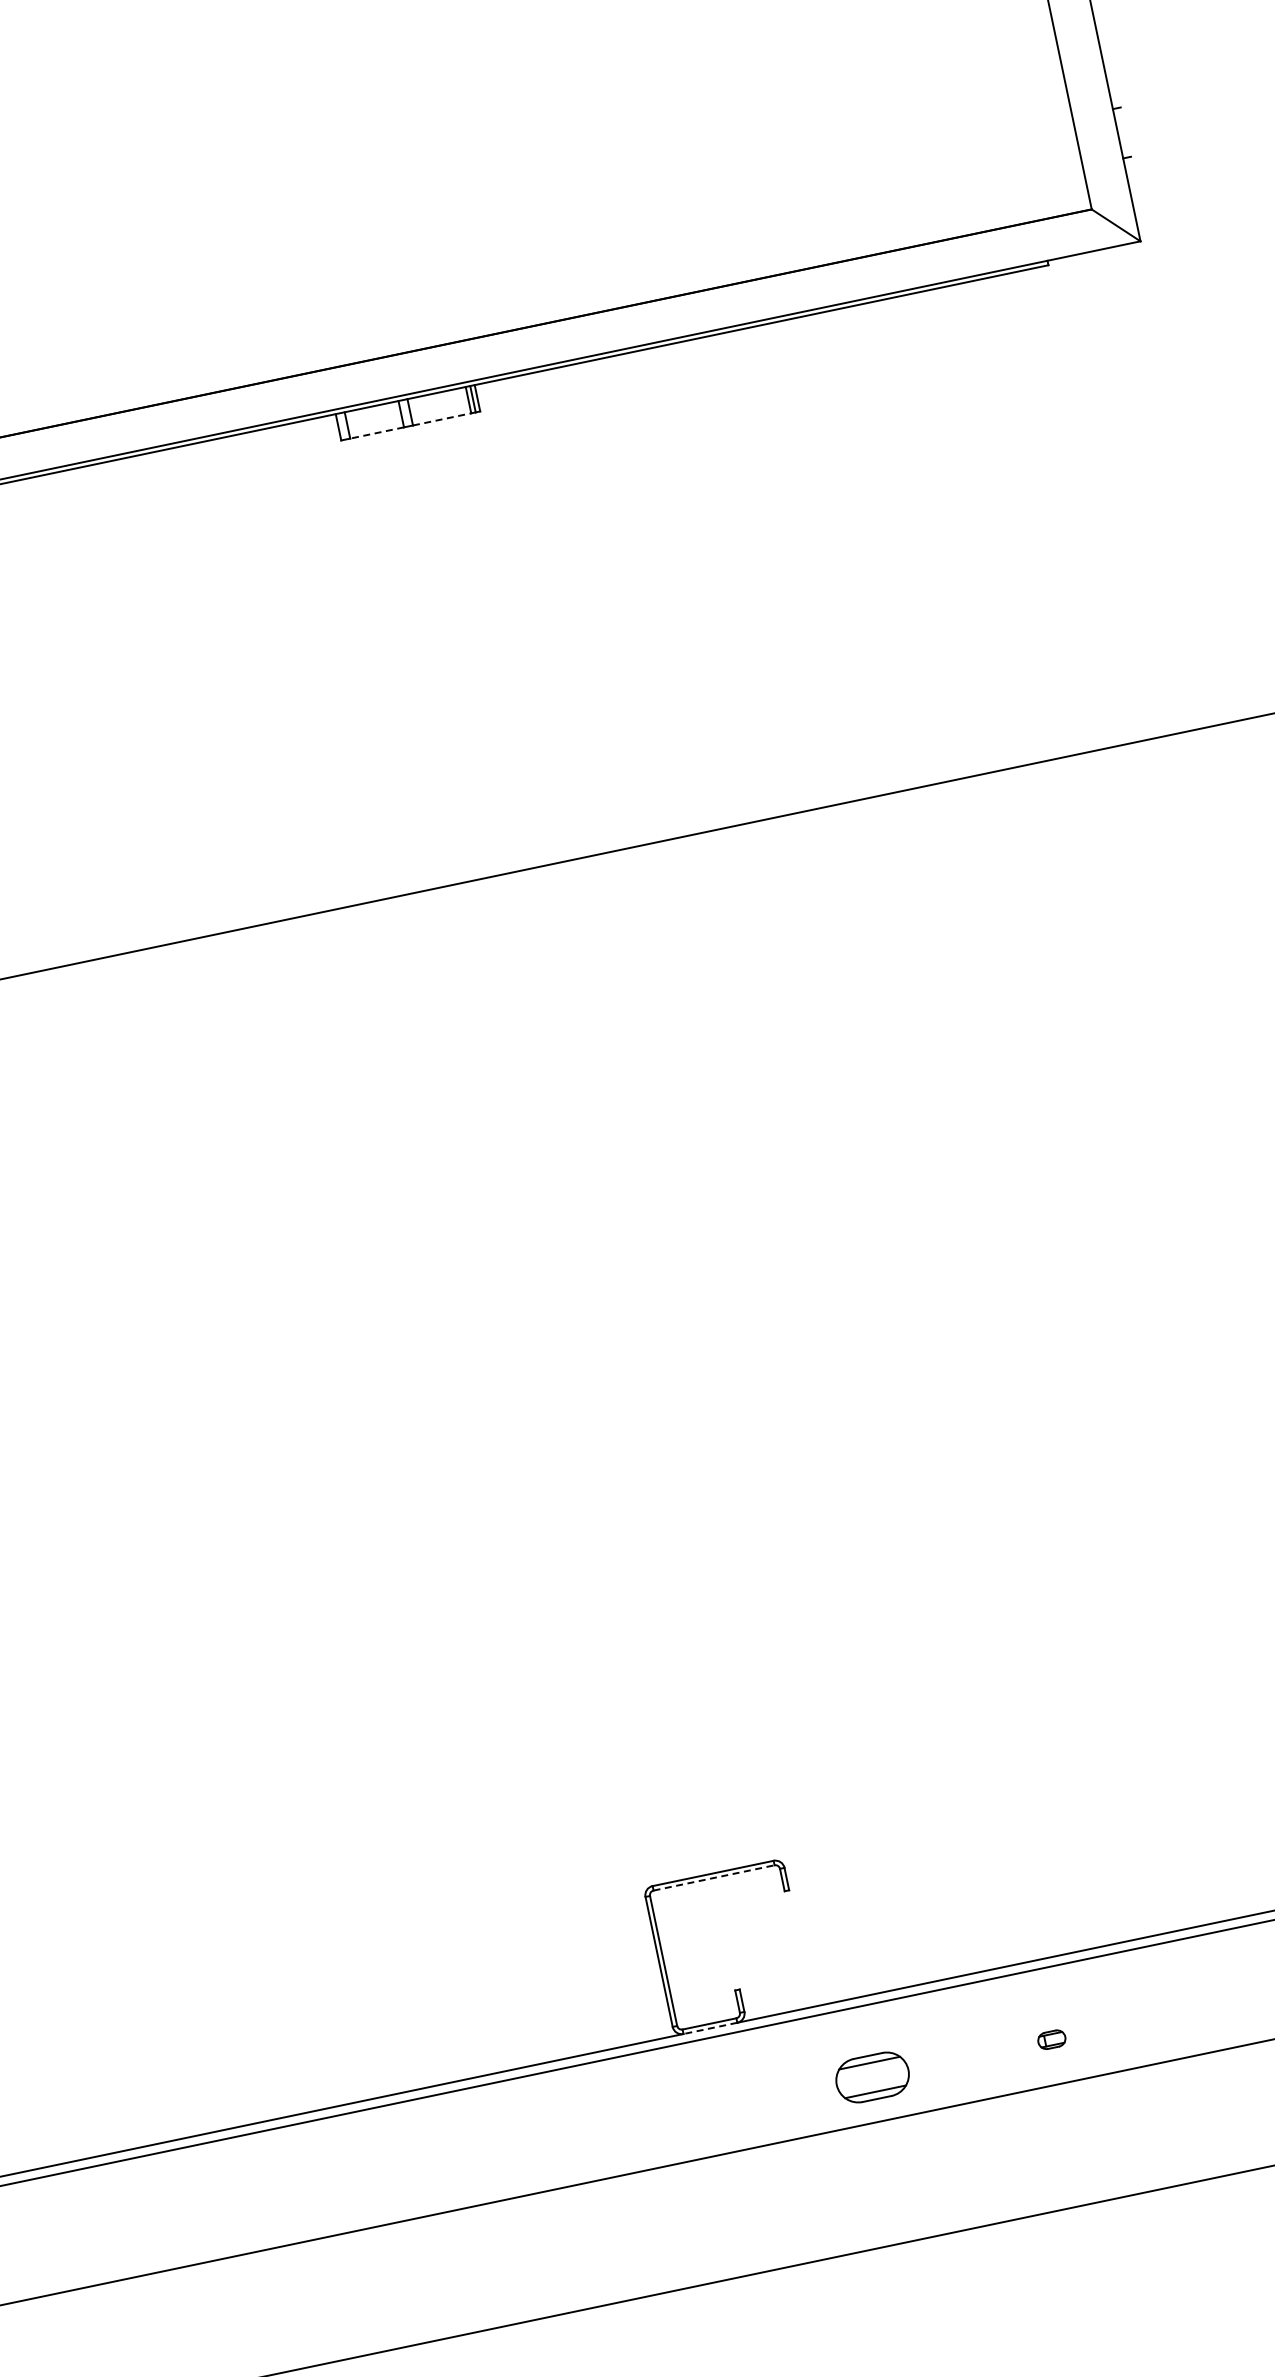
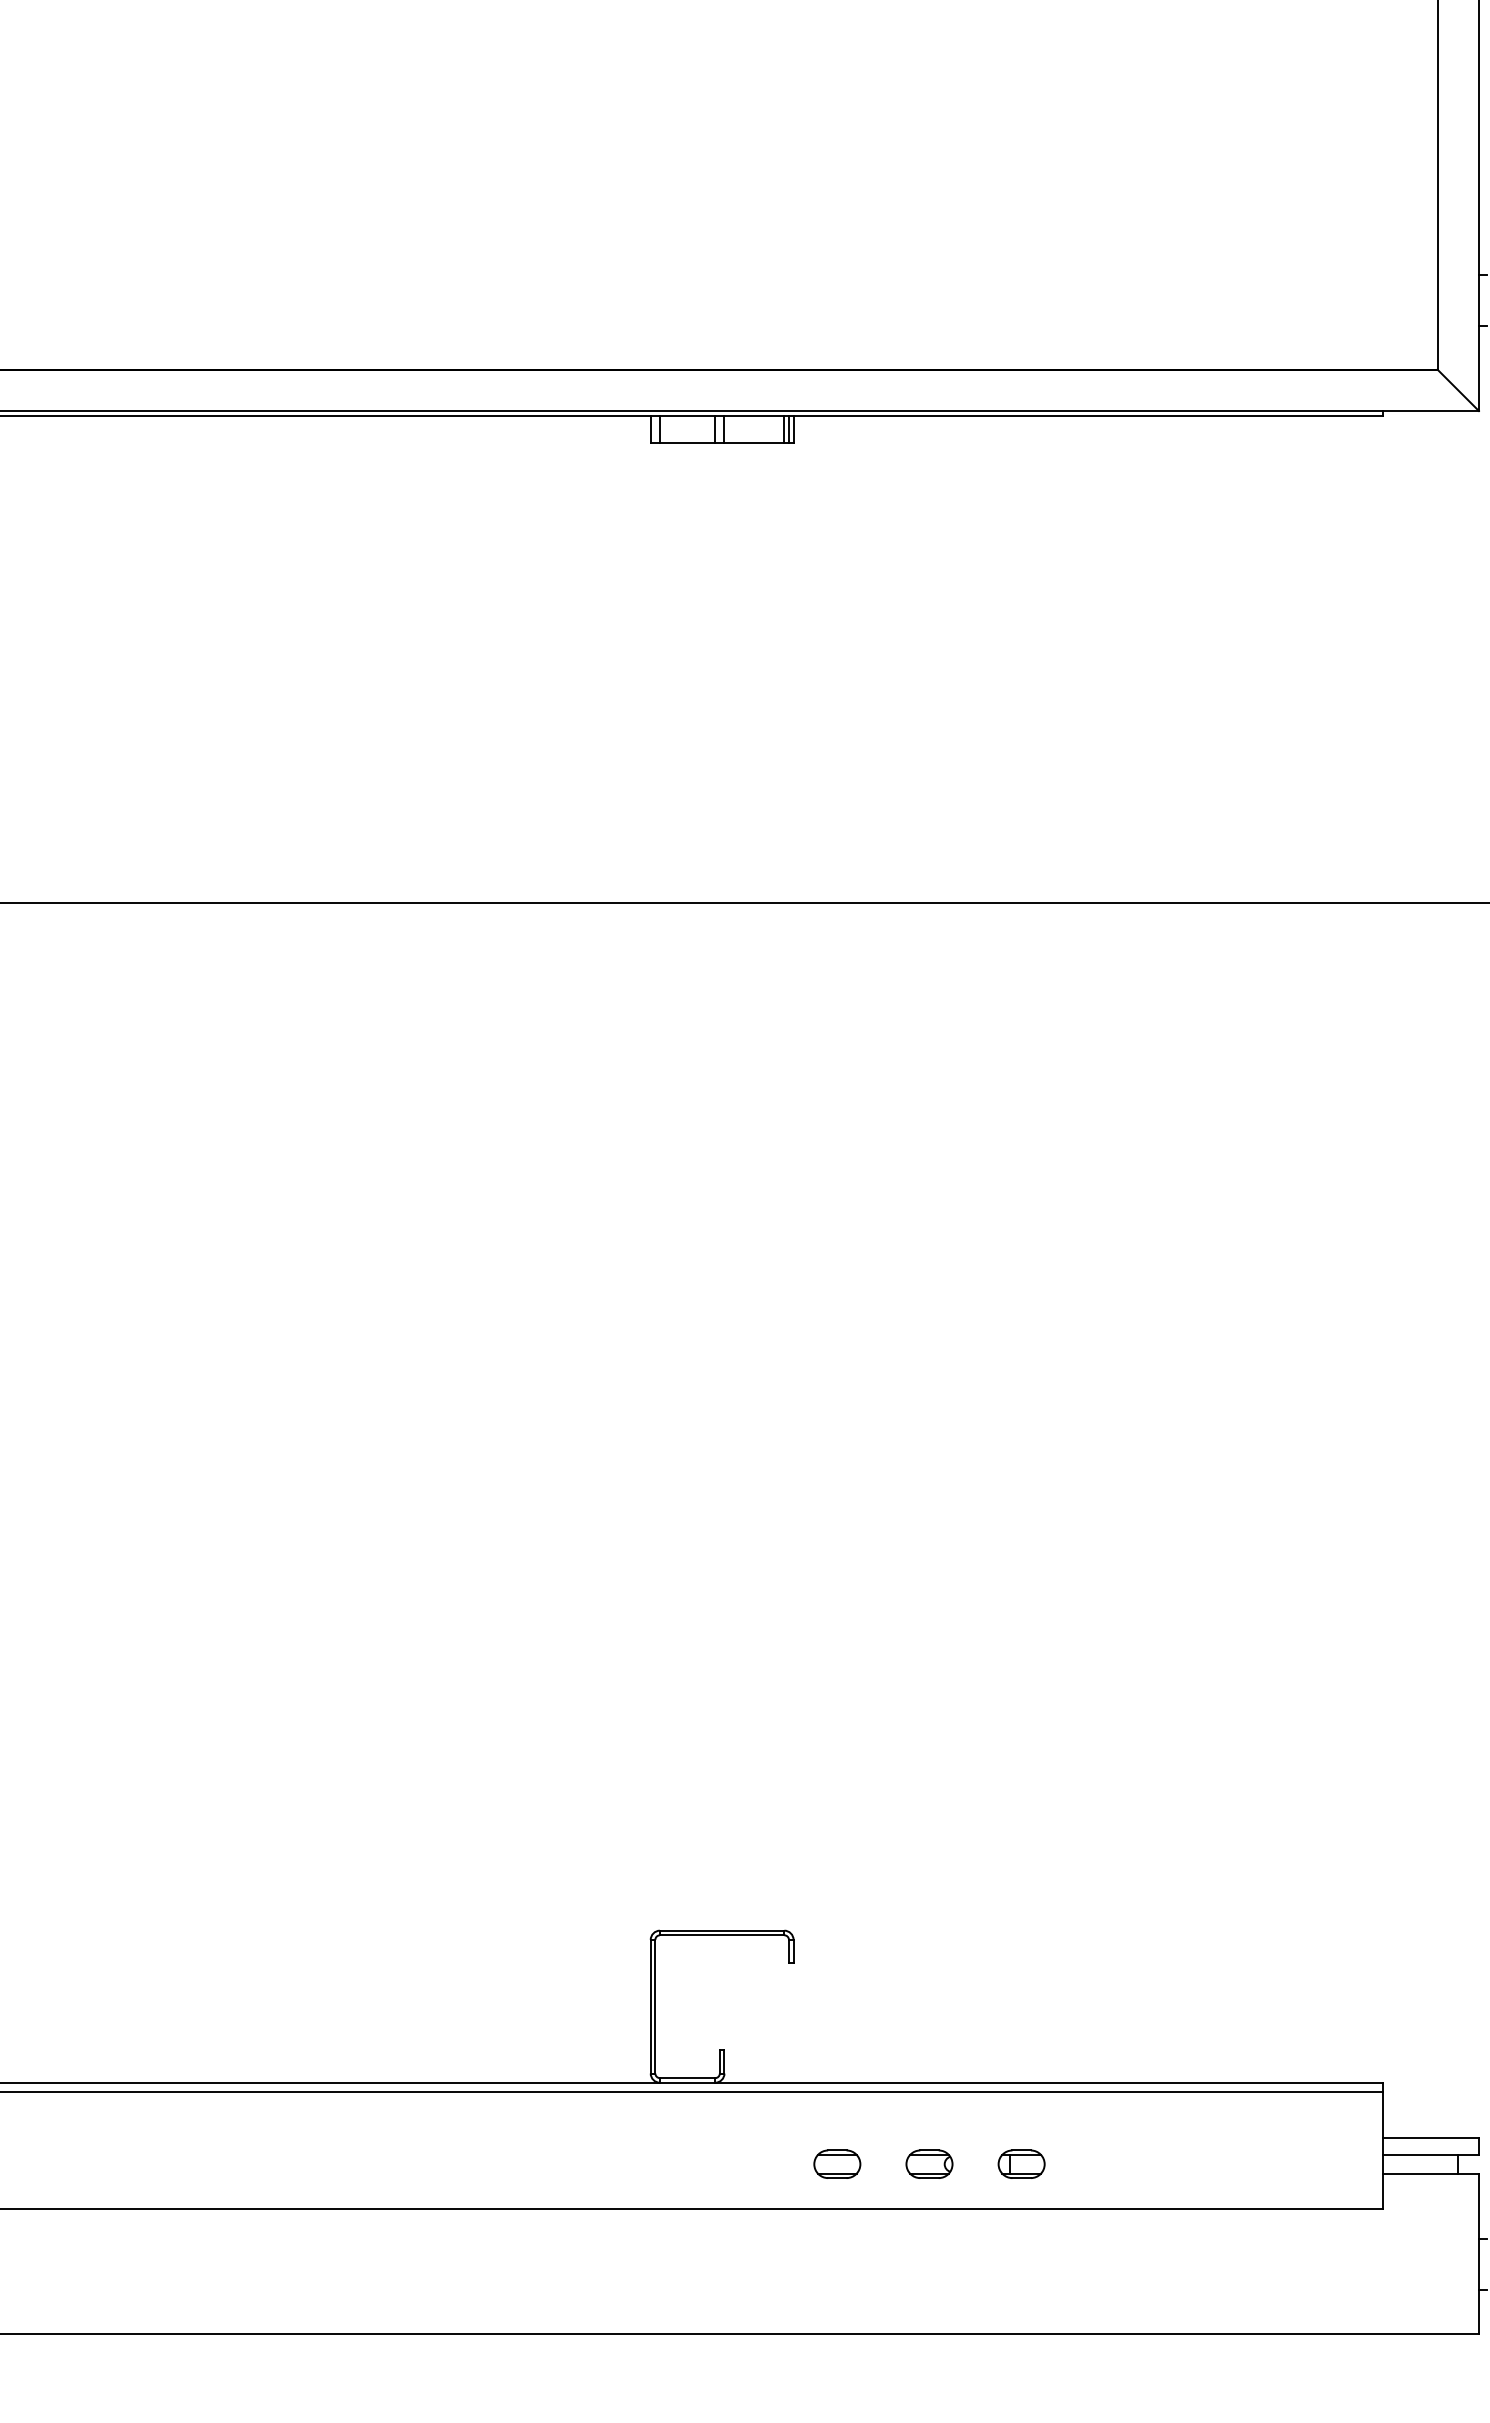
line: (442, 419) -> (754, 442), dashed -> solid
line: (376, 432) -> (687, 442), dashed -> solid
line: (714, 1878) -> (722, 1935), dashed -> solid
line: (710, 2028) -> (687, 2082), dashed -> solid
part: (1051, 2039) -> (1021, 2163), size x1.67
part: (962, 2057) -> (929, 2163), added
part: (872, 2076) -> (837, 2163), size x0.62

